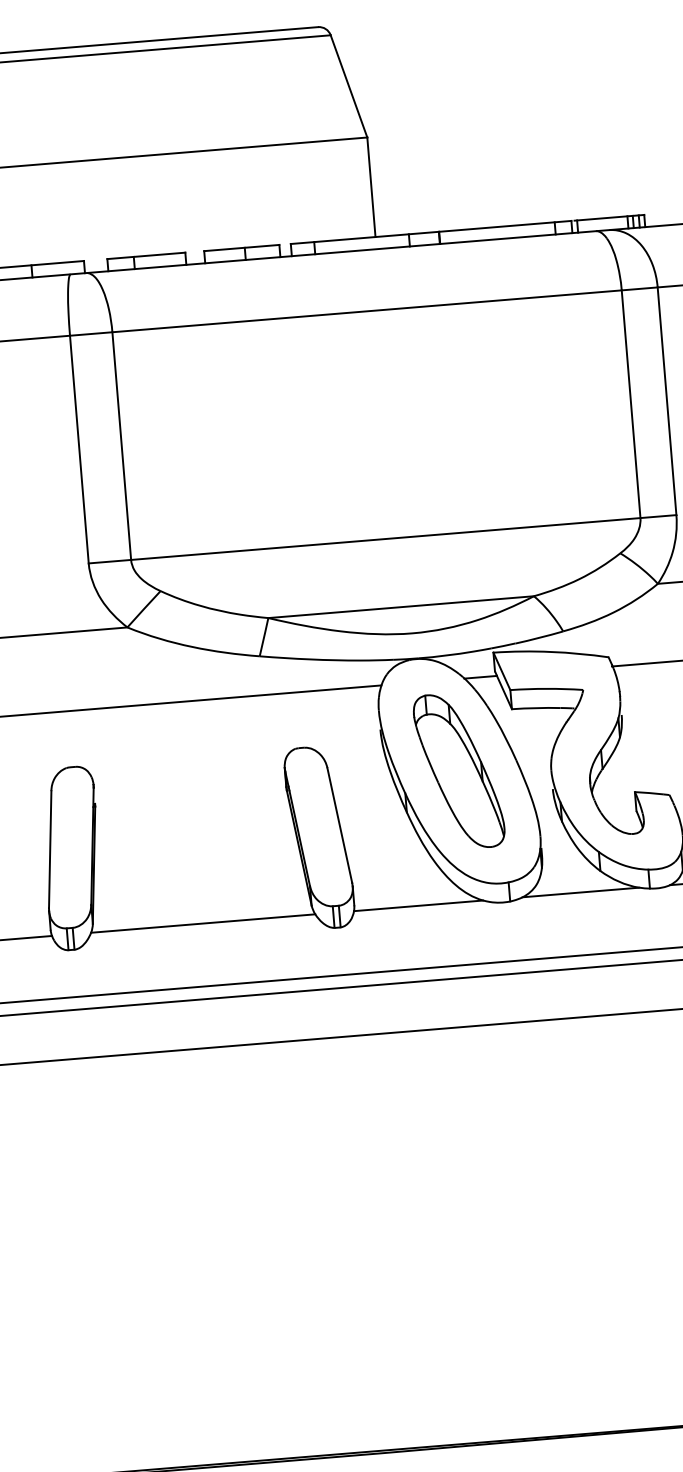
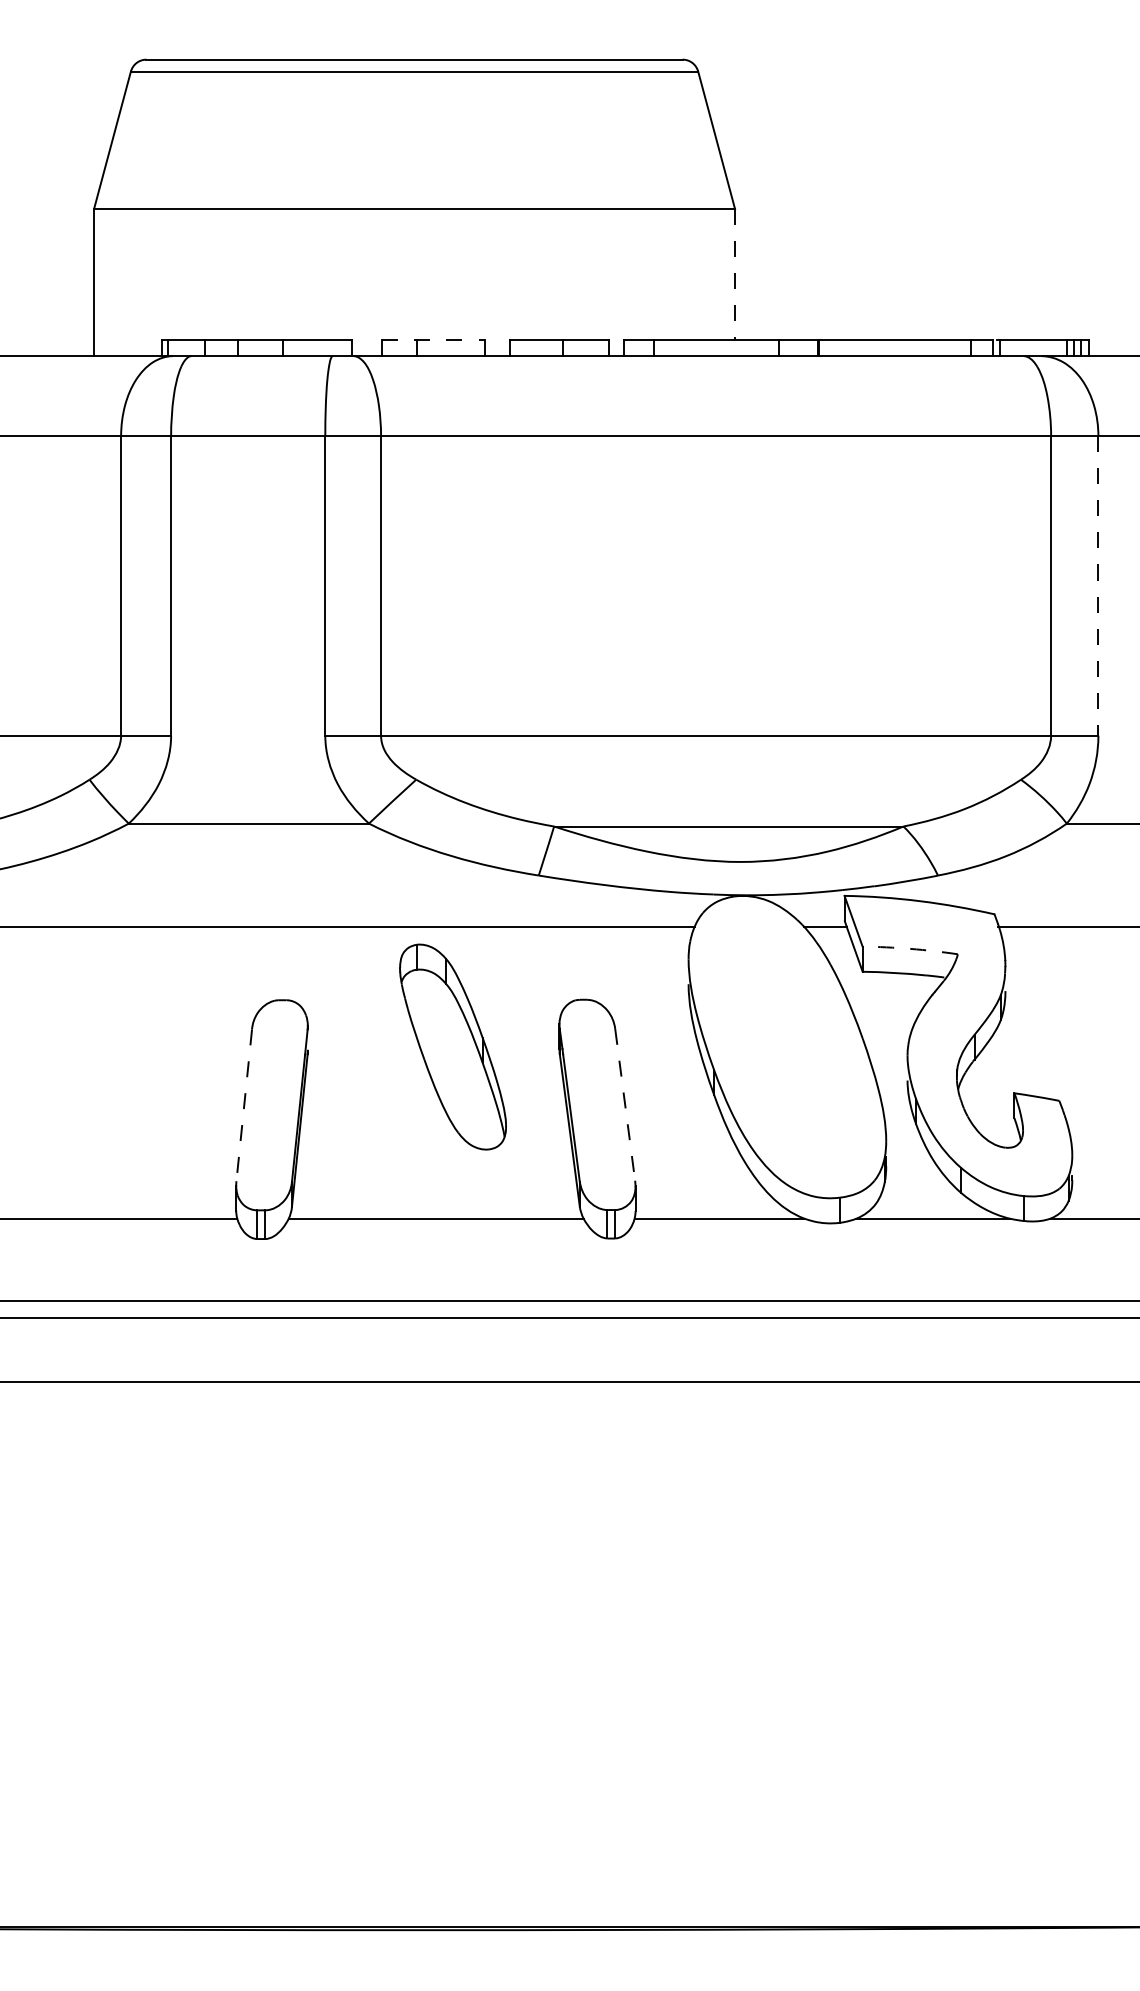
line: (371, 187) -> (735, 275), solid -> dashed
line: (147, 256) -> (434, 340), solid -> dashed
line: (667, 401) -> (1098, 586), solid -> dashed
arc: (546, 688) -> (910, 948), solid -> dashed
part: (458, 770) -> (452, 1046), moved
line: (340, 825) -> (625, 1105), solid -> dashed
line: (50, 849) -> (244, 1105), solid -> dashed

